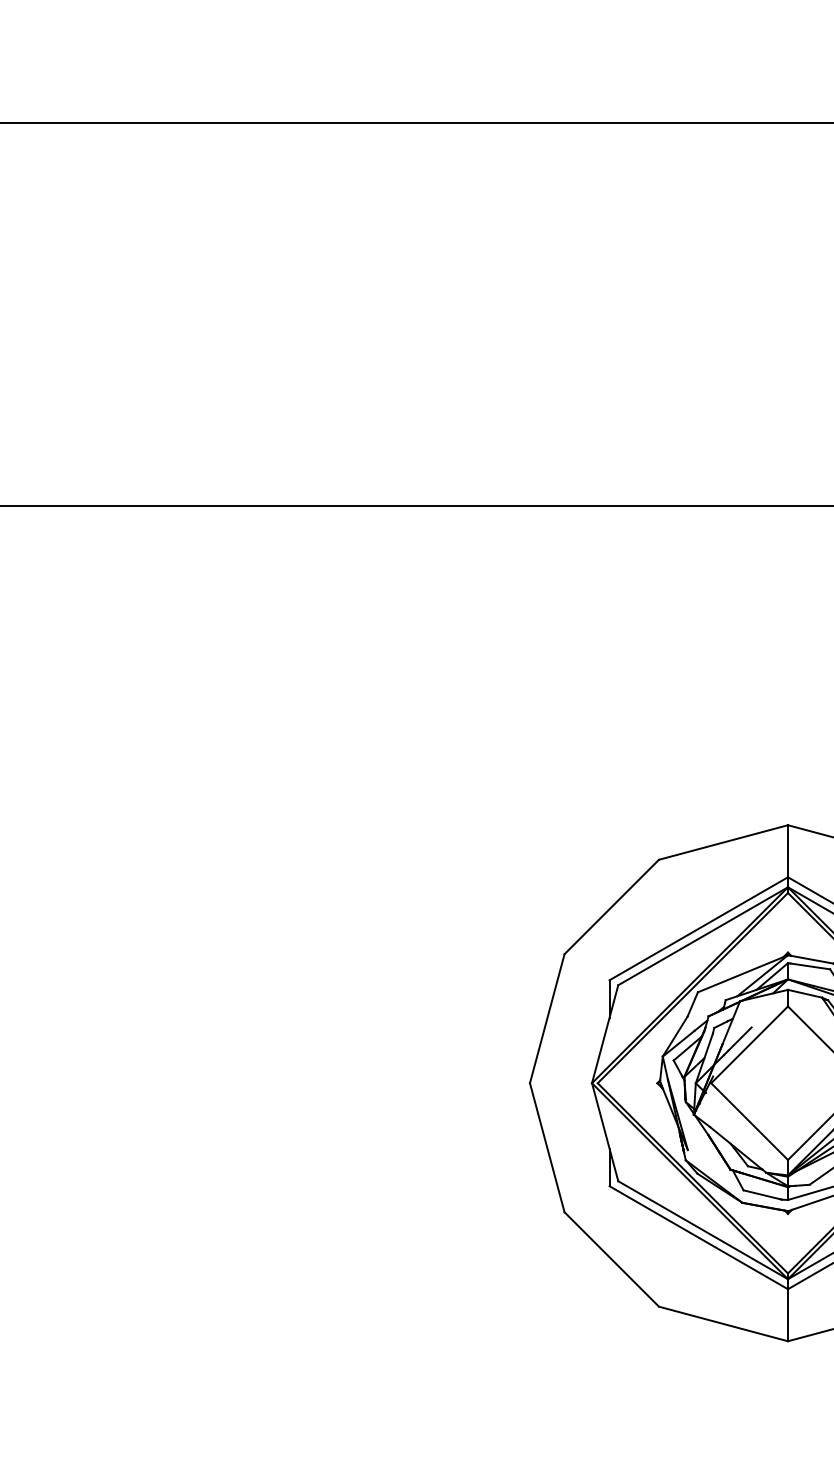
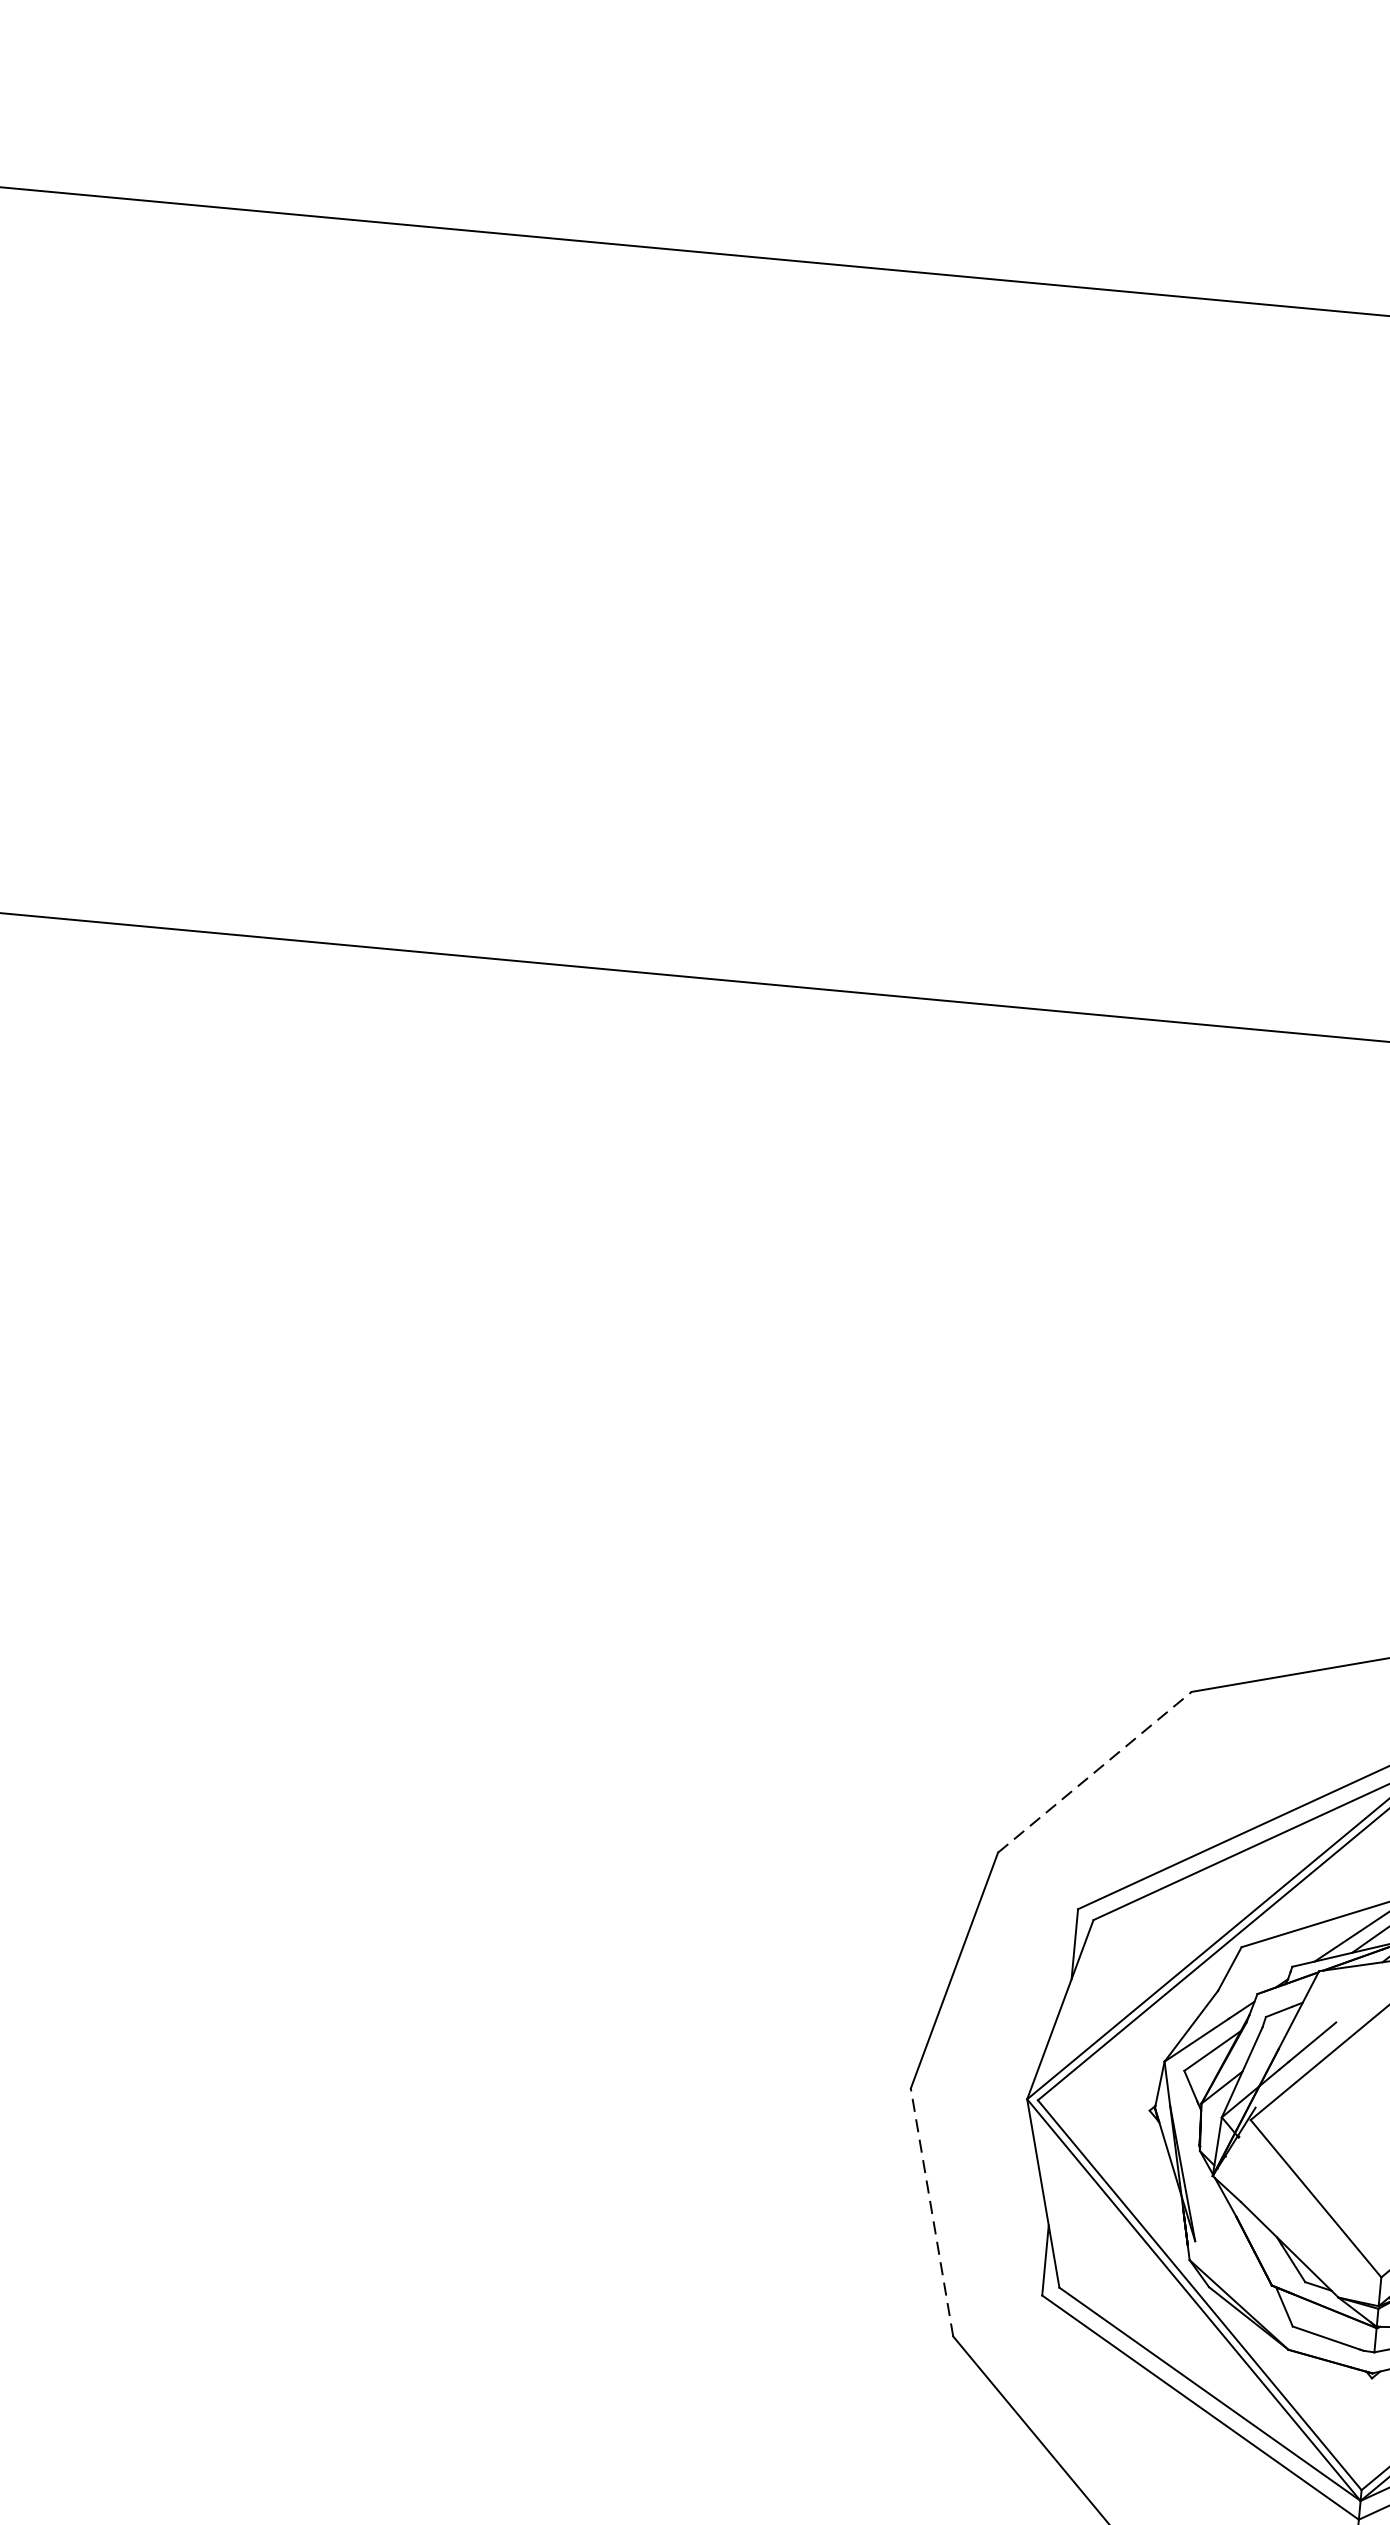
line: (611, 907) -> (1094, 1773), solid -> dashed
line: (547, 1147) -> (932, 2212), solid -> dashed

